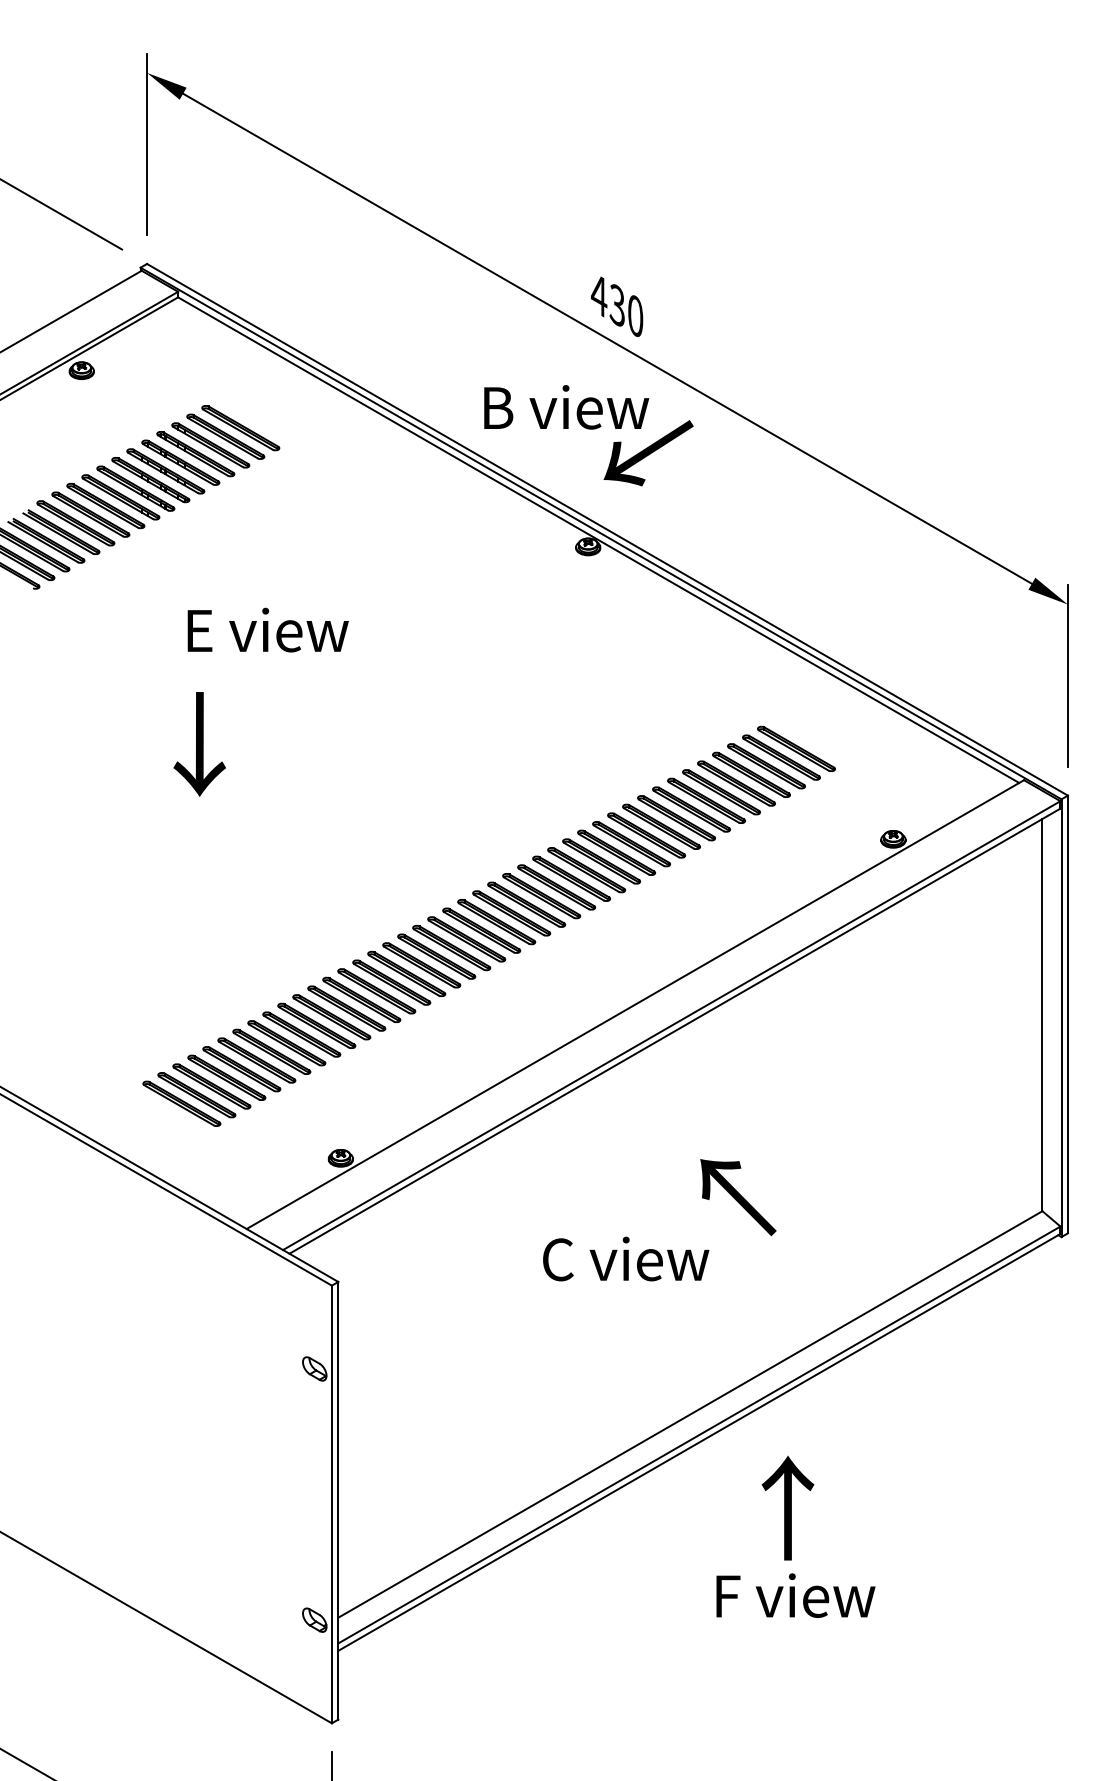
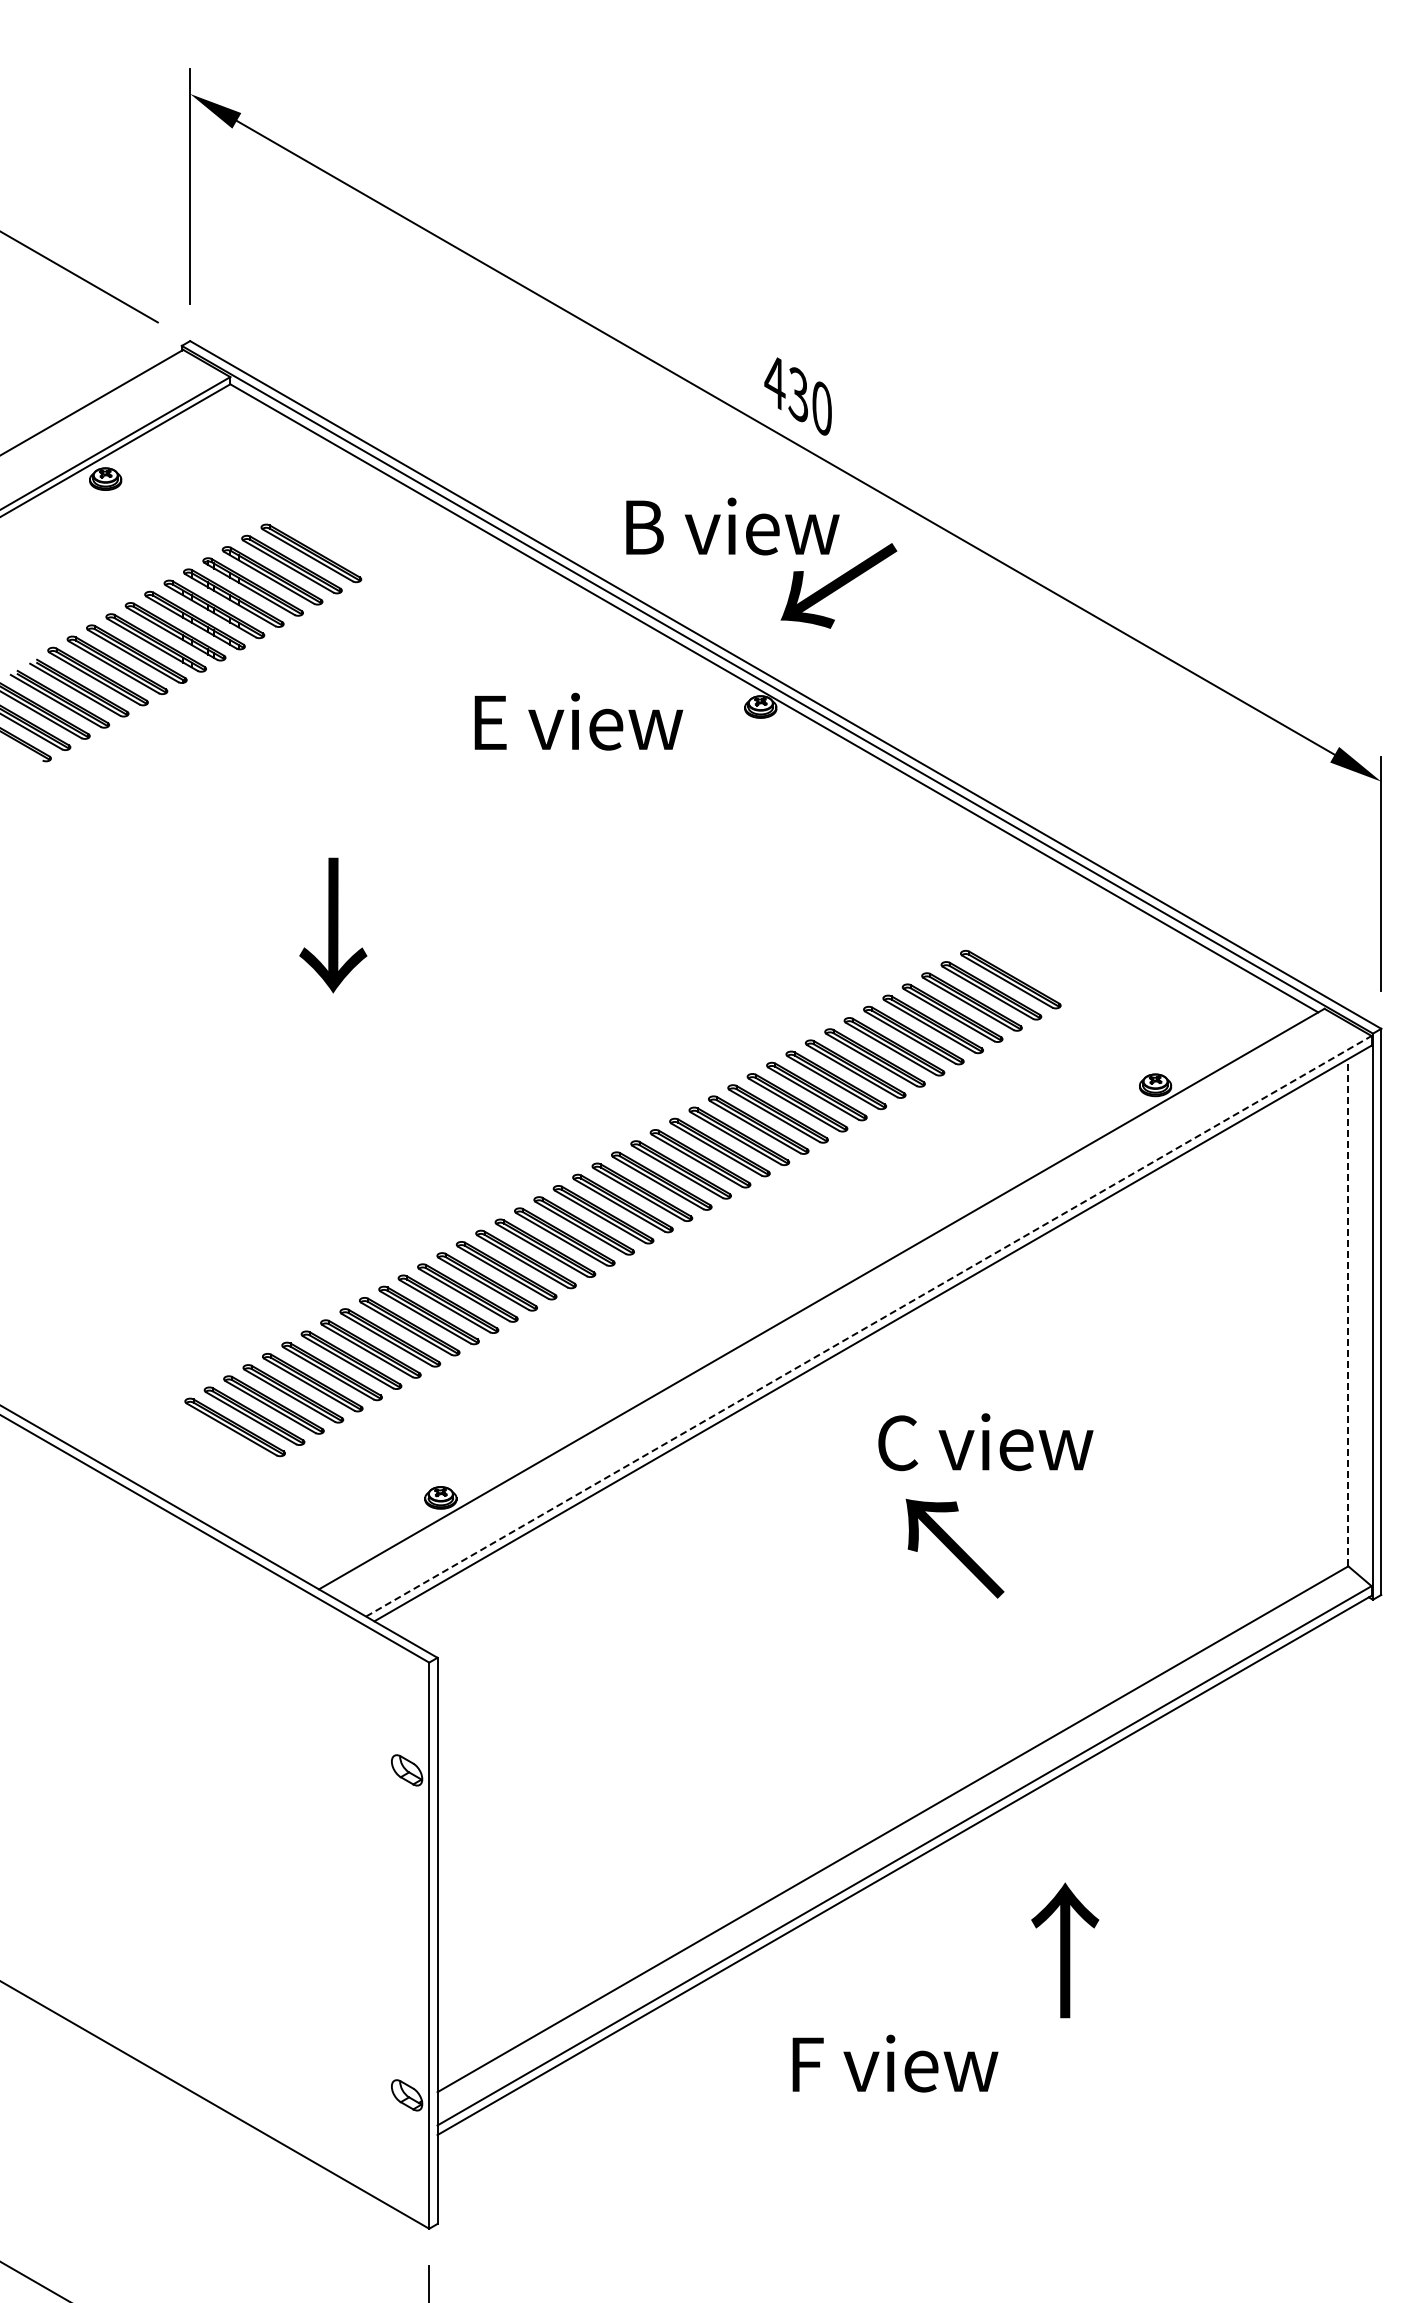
text: (267, 629) -> (578, 721), moved
text: (199, 744) -> (333, 925), moved
part: (795, 749) -> (1029, 968), removed
line: (1042, 1014) -> (1348, 1312), solid -> dashed
line: (671, 1025) -> (868, 1326), solid -> dashed
text: (625, 1259) -> (985, 1442), moved
text: (788, 1508) -> (1065, 1950), moved
text: (795, 1595) -> (895, 2063), moved

